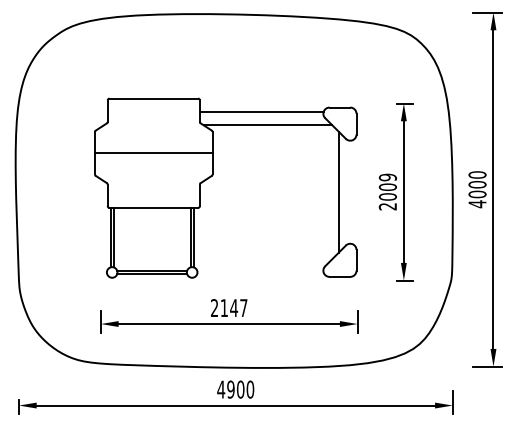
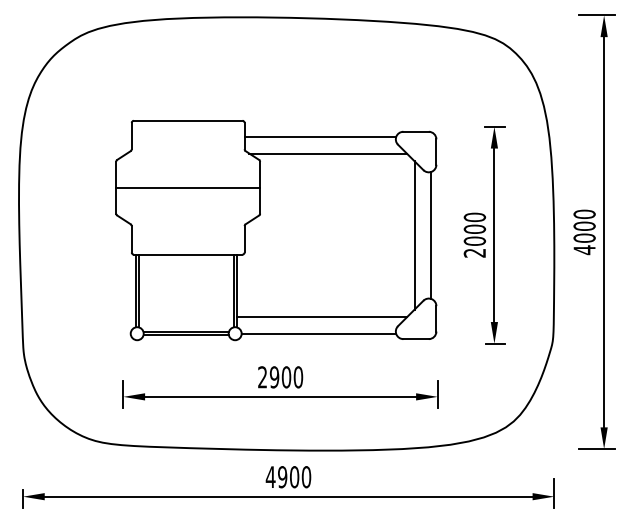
text: (388, 177) -> (475, 217), 2009 -> 2000
line: (351, 192) -> (430, 235), added
line: (262, 259) -> (321, 317), added
line: (260, 272) -> (318, 333), added
text: (234, 308) -> (286, 377), 2147 -> 2900

